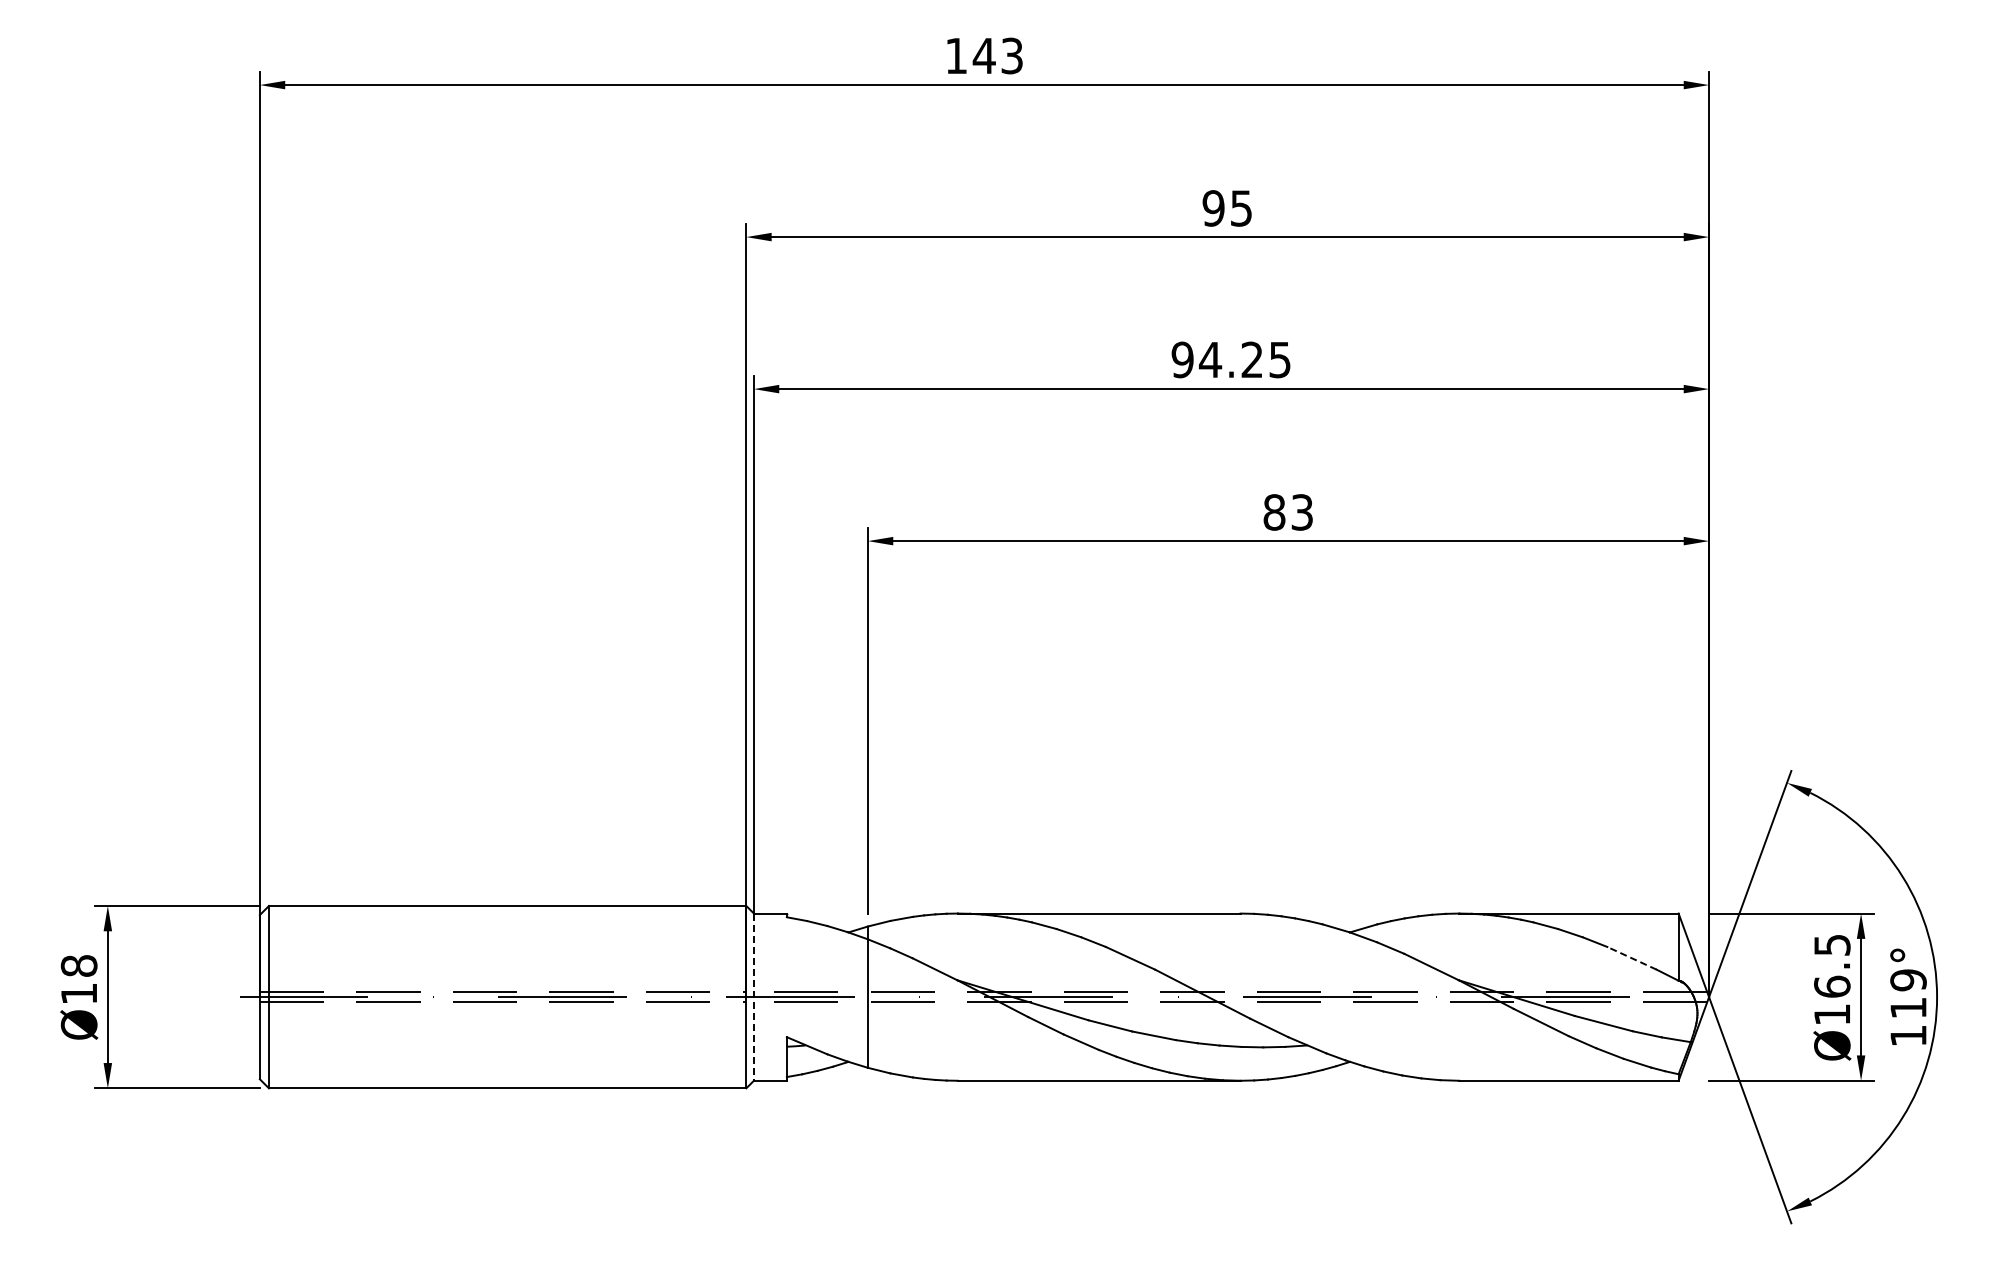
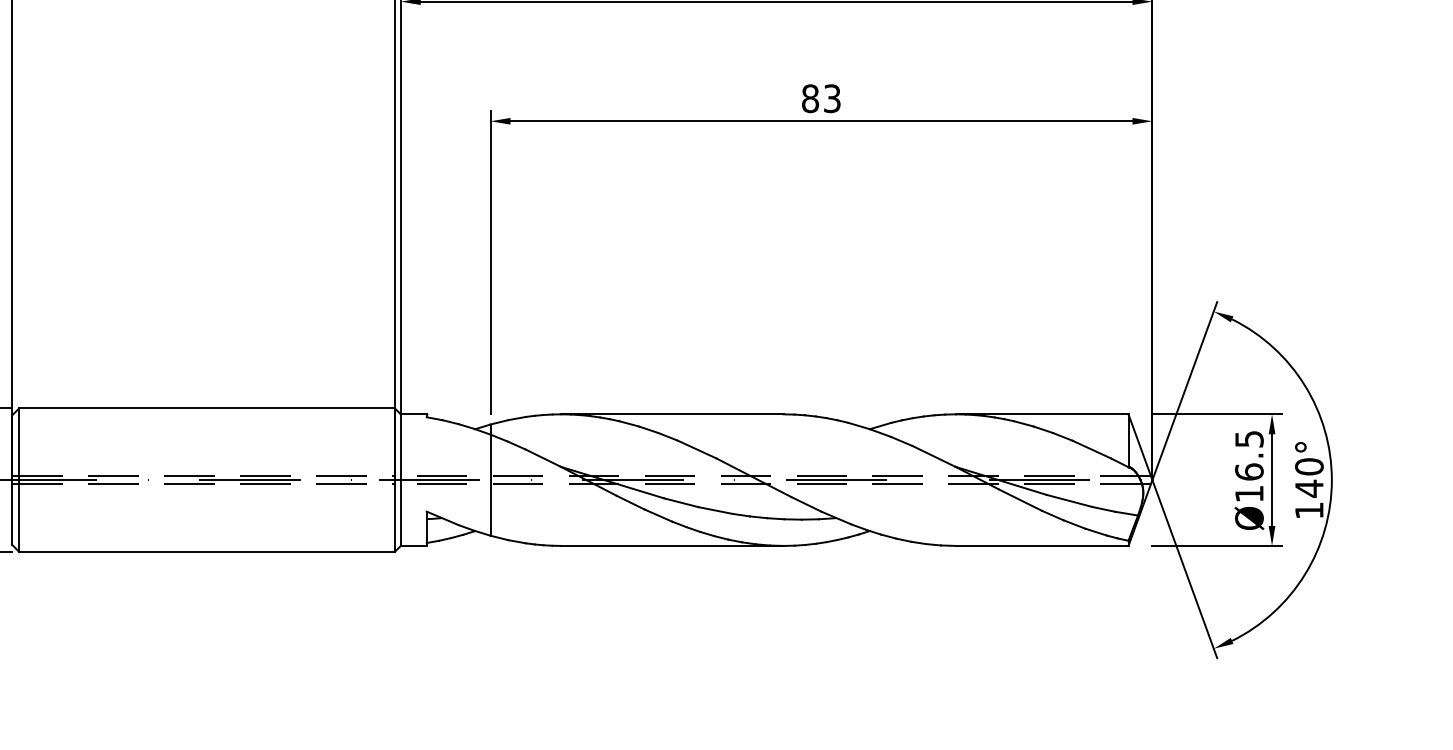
line: (1631, 958) -> (1091, 449), dashed -> solid
text: (1908, 994) -> (1309, 478), 119° -> 140°
line: (753, 997) -> (400, 480), dashed -> solid

